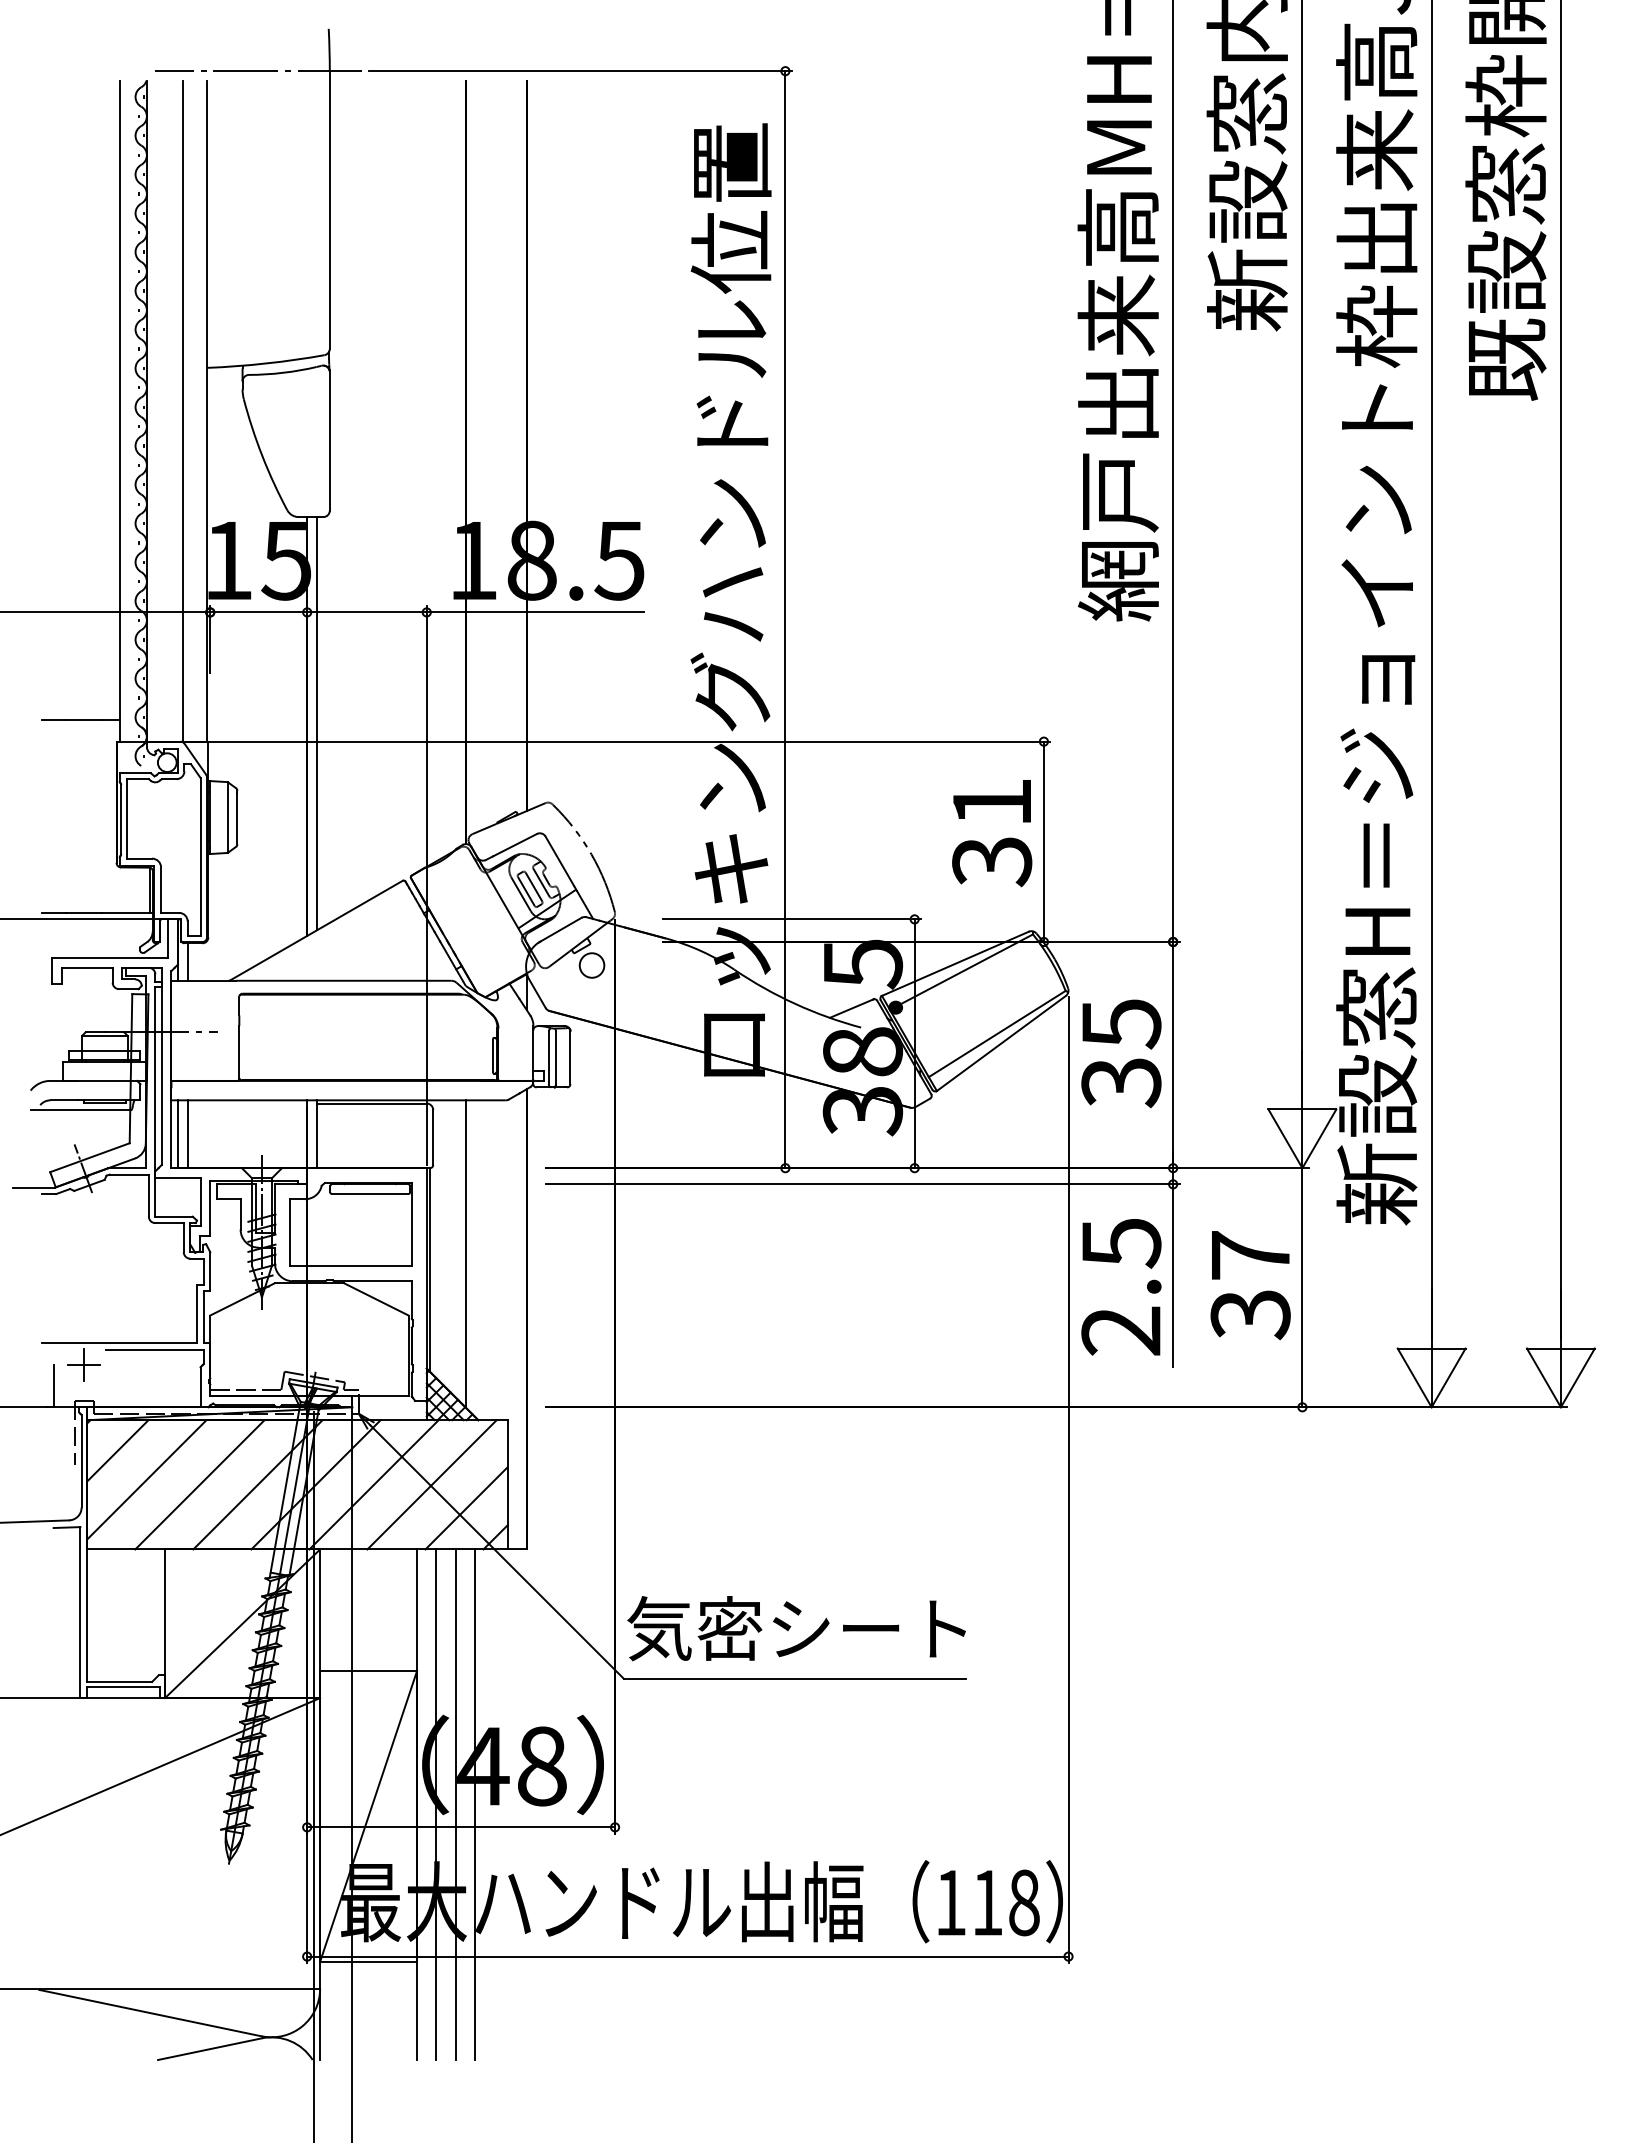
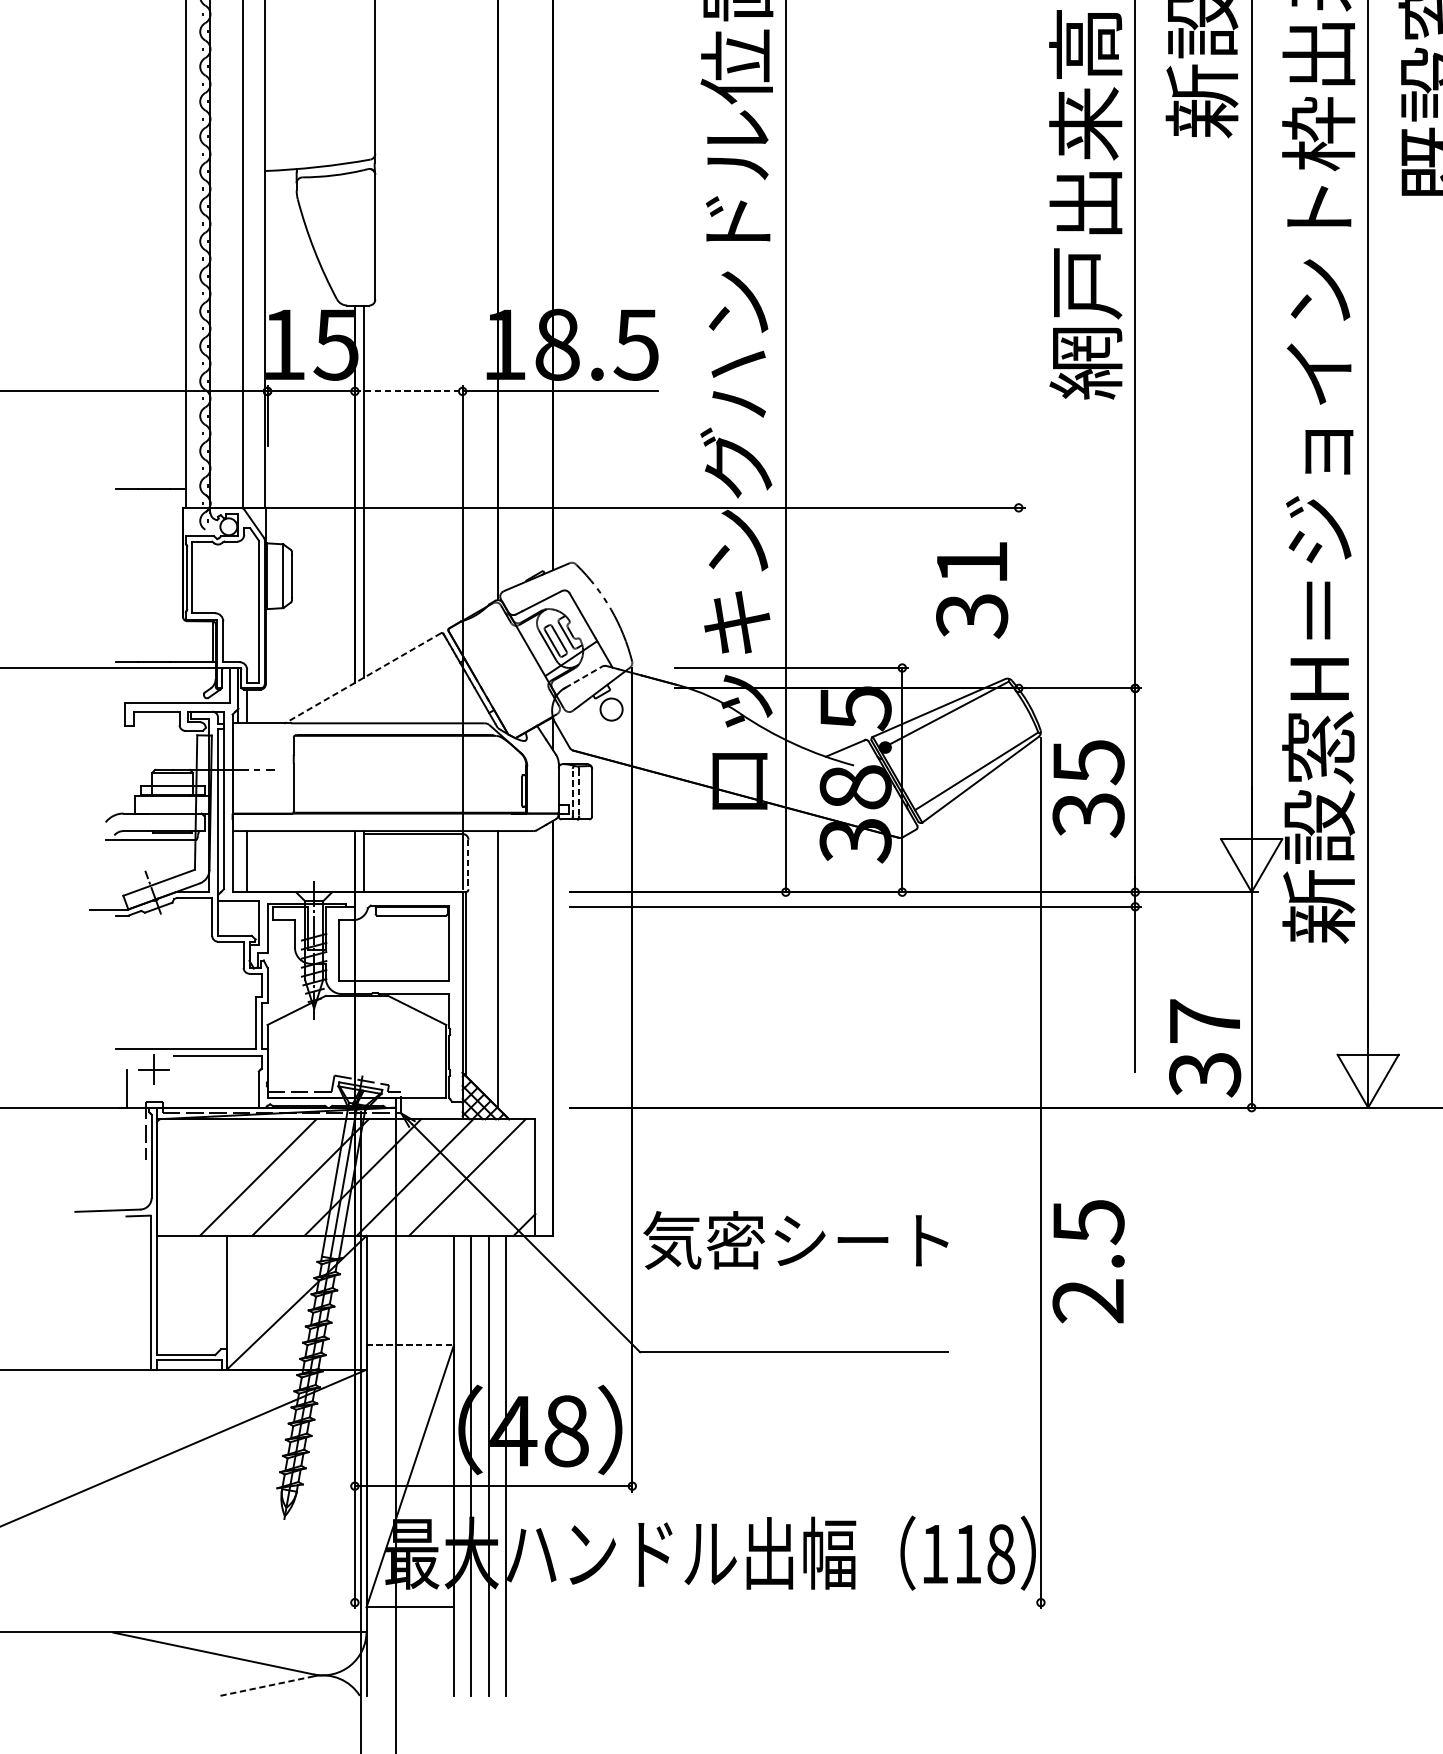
line: (366, 612) -> (408, 391), solid -> dashed
line: (1043, 841) -> (1018, 597), removed
line: (561, 929) -> (584, 677), solid -> dashed
line: (316, 930) -> (363, 678), solid -> dashed
line: (548, 1057) -> (572, 792), solid -> dashed
line: (555, 1058) -> (578, 793), solid -> dashed
line: (177, 1134) -> (238, 861), removed
line: (433, 1137) -> (468, 864), solid -> dashed
text: (1250, 1285) -> (1204, 1048), moved
text: (1121, 1287) -> (1088, 1261), moved
line: (117, 1450) -> (183, 1146), removed
line: (146, 1479) -> (210, 1172), removed
line: (466, 1508) -> (498, 1198), removed
text: (796, 1628) -> (795, 1240), moved
line: (369, 1671) -> (411, 1345), solid -> dashed
line: (687, 1956) -> (697, 1602), removed
line: (209, 2049) -> (266, 1686), solid -> dashed

